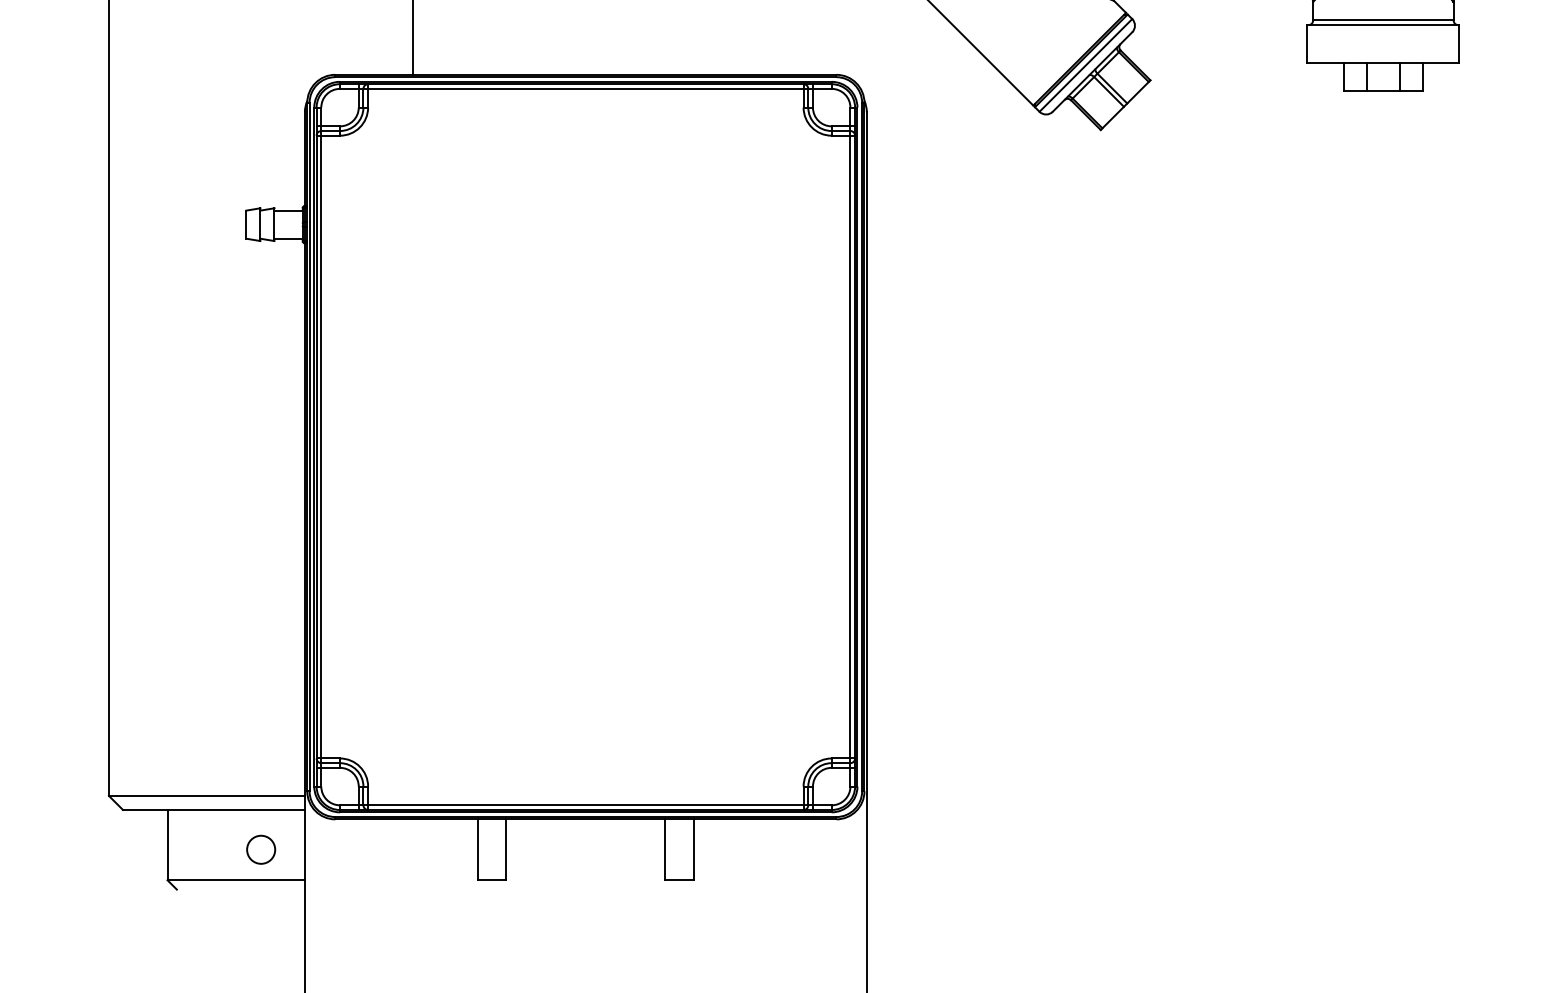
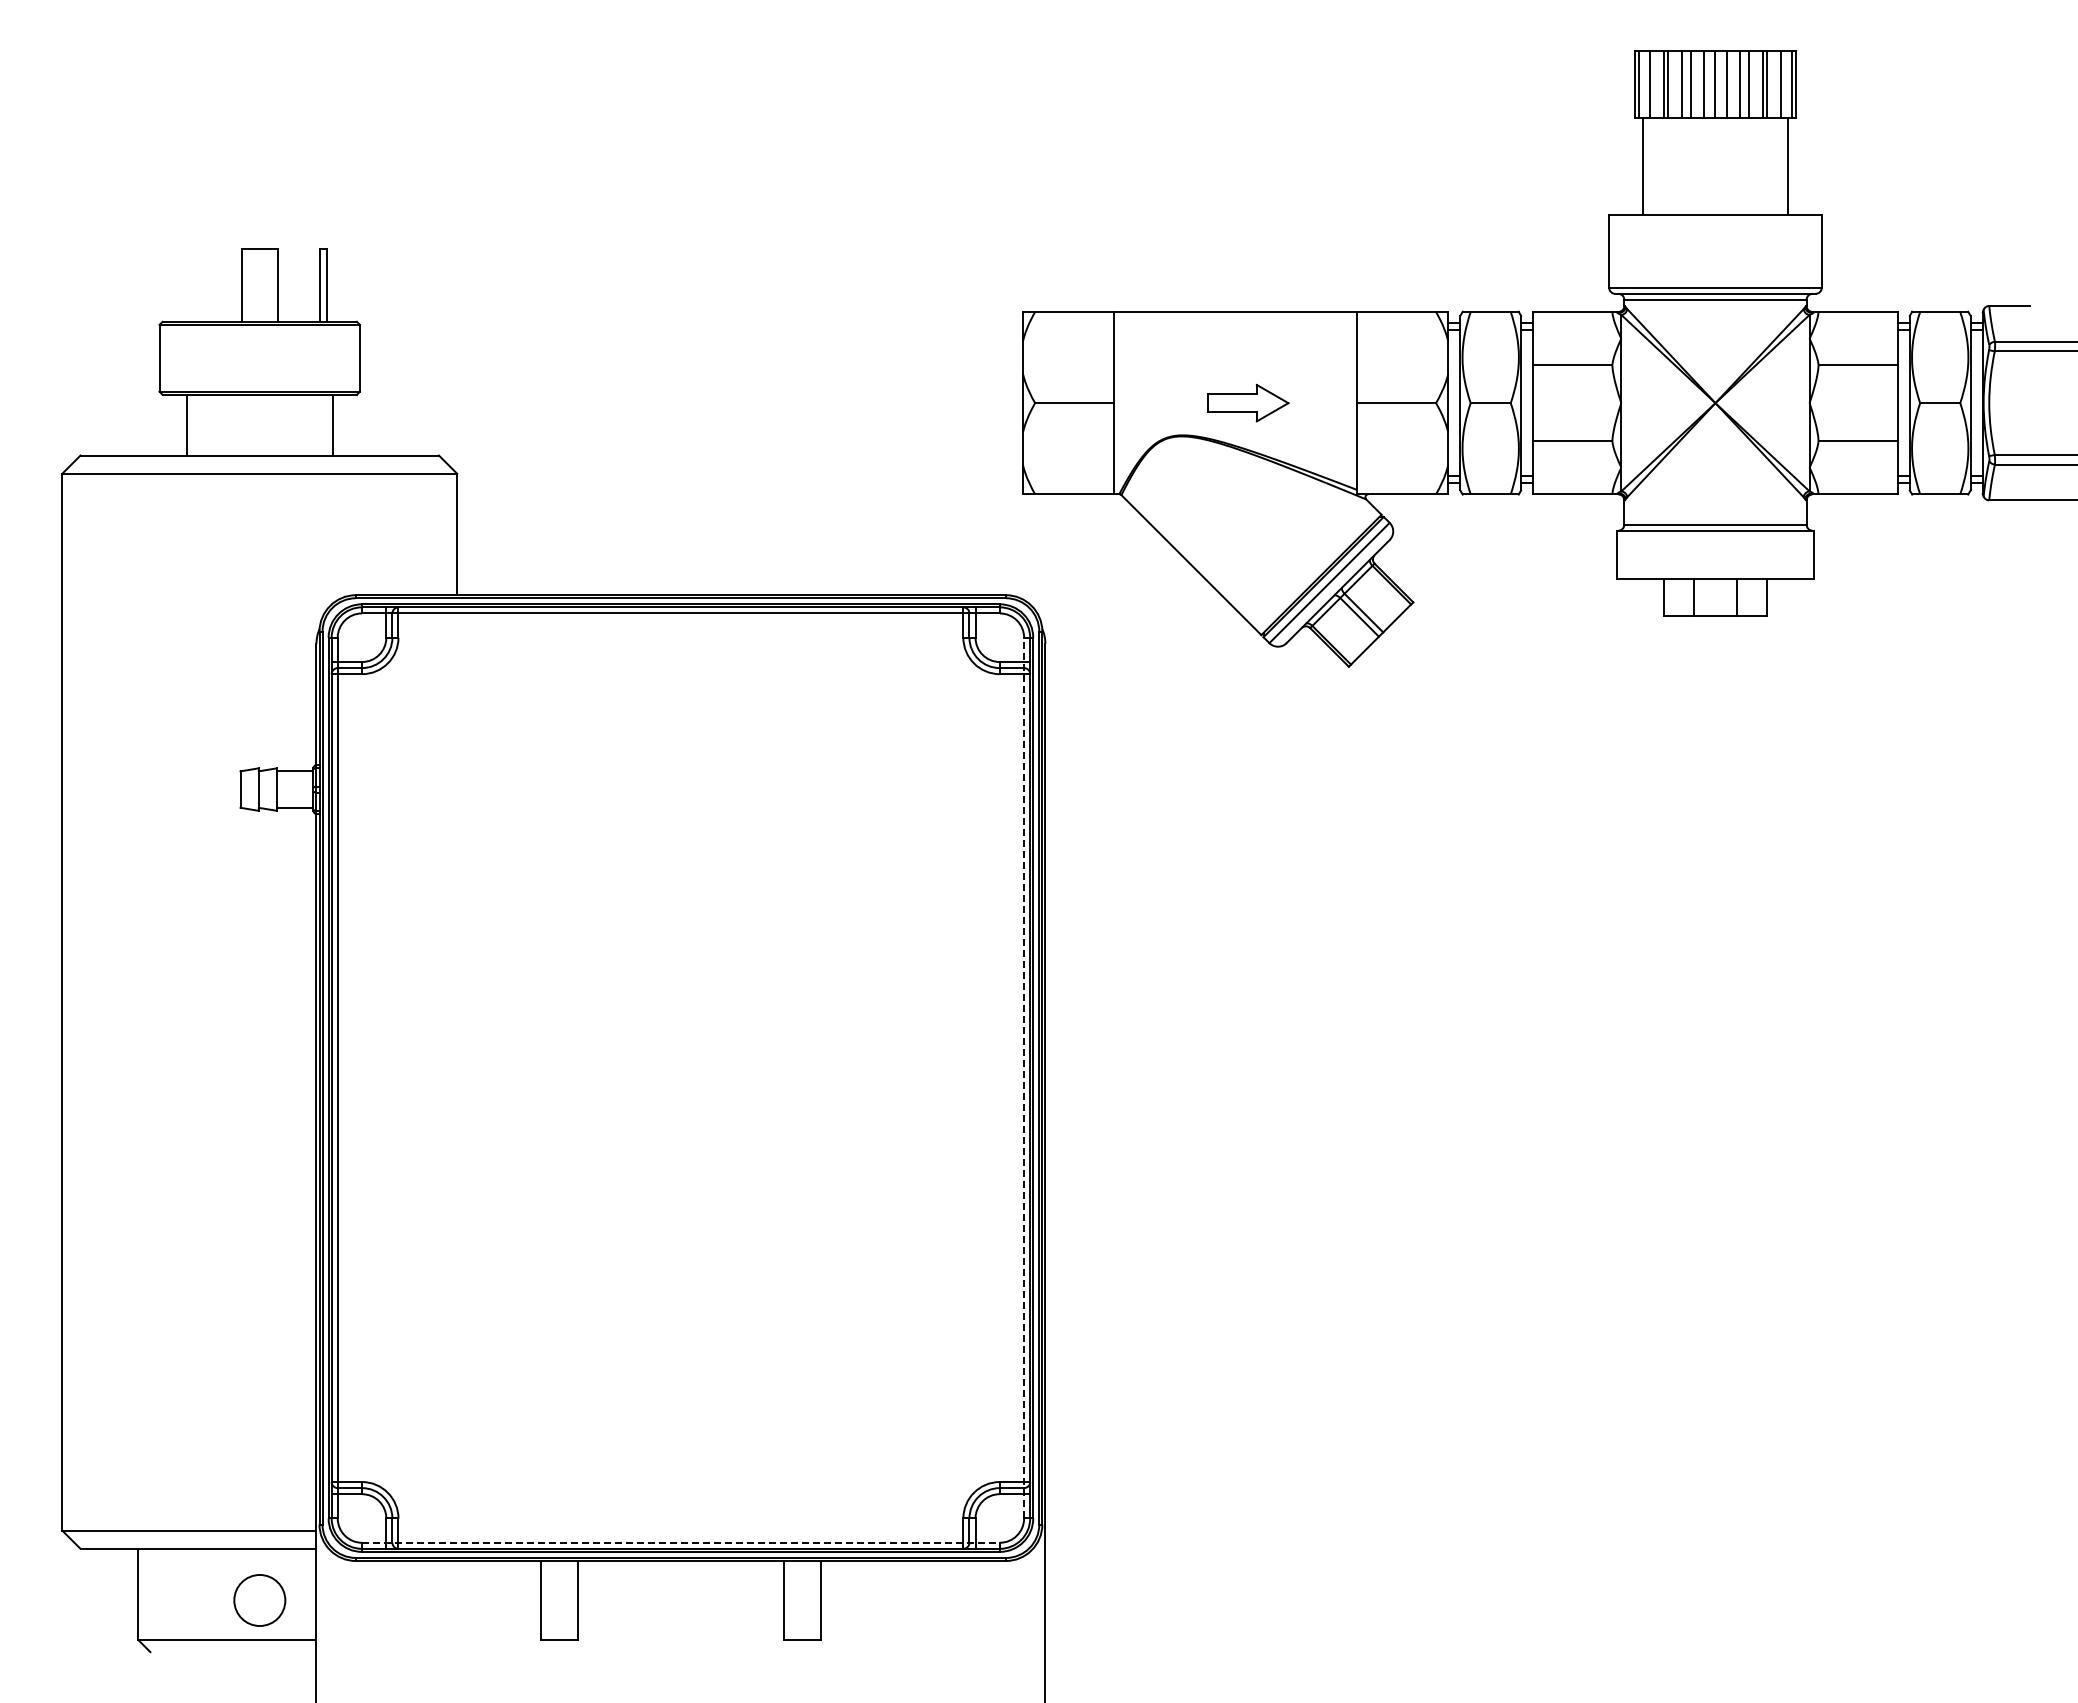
line: (850, 446) -> (1024, 1077), solid -> dashed
line: (585, 805) -> (680, 1542), solid -> dashed
circle: (260, 849) -> (259, 1600), size x1.4

